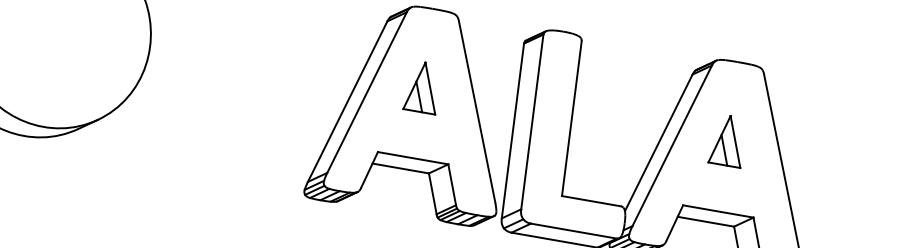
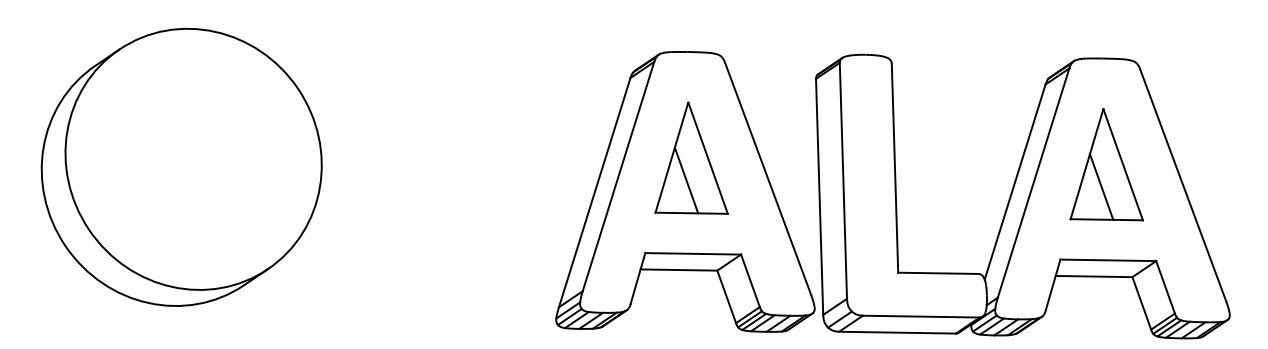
part: (423, 87) -> (691, 157), size x1.67
part: (728, 140) -> (1106, 164), size x1.67

